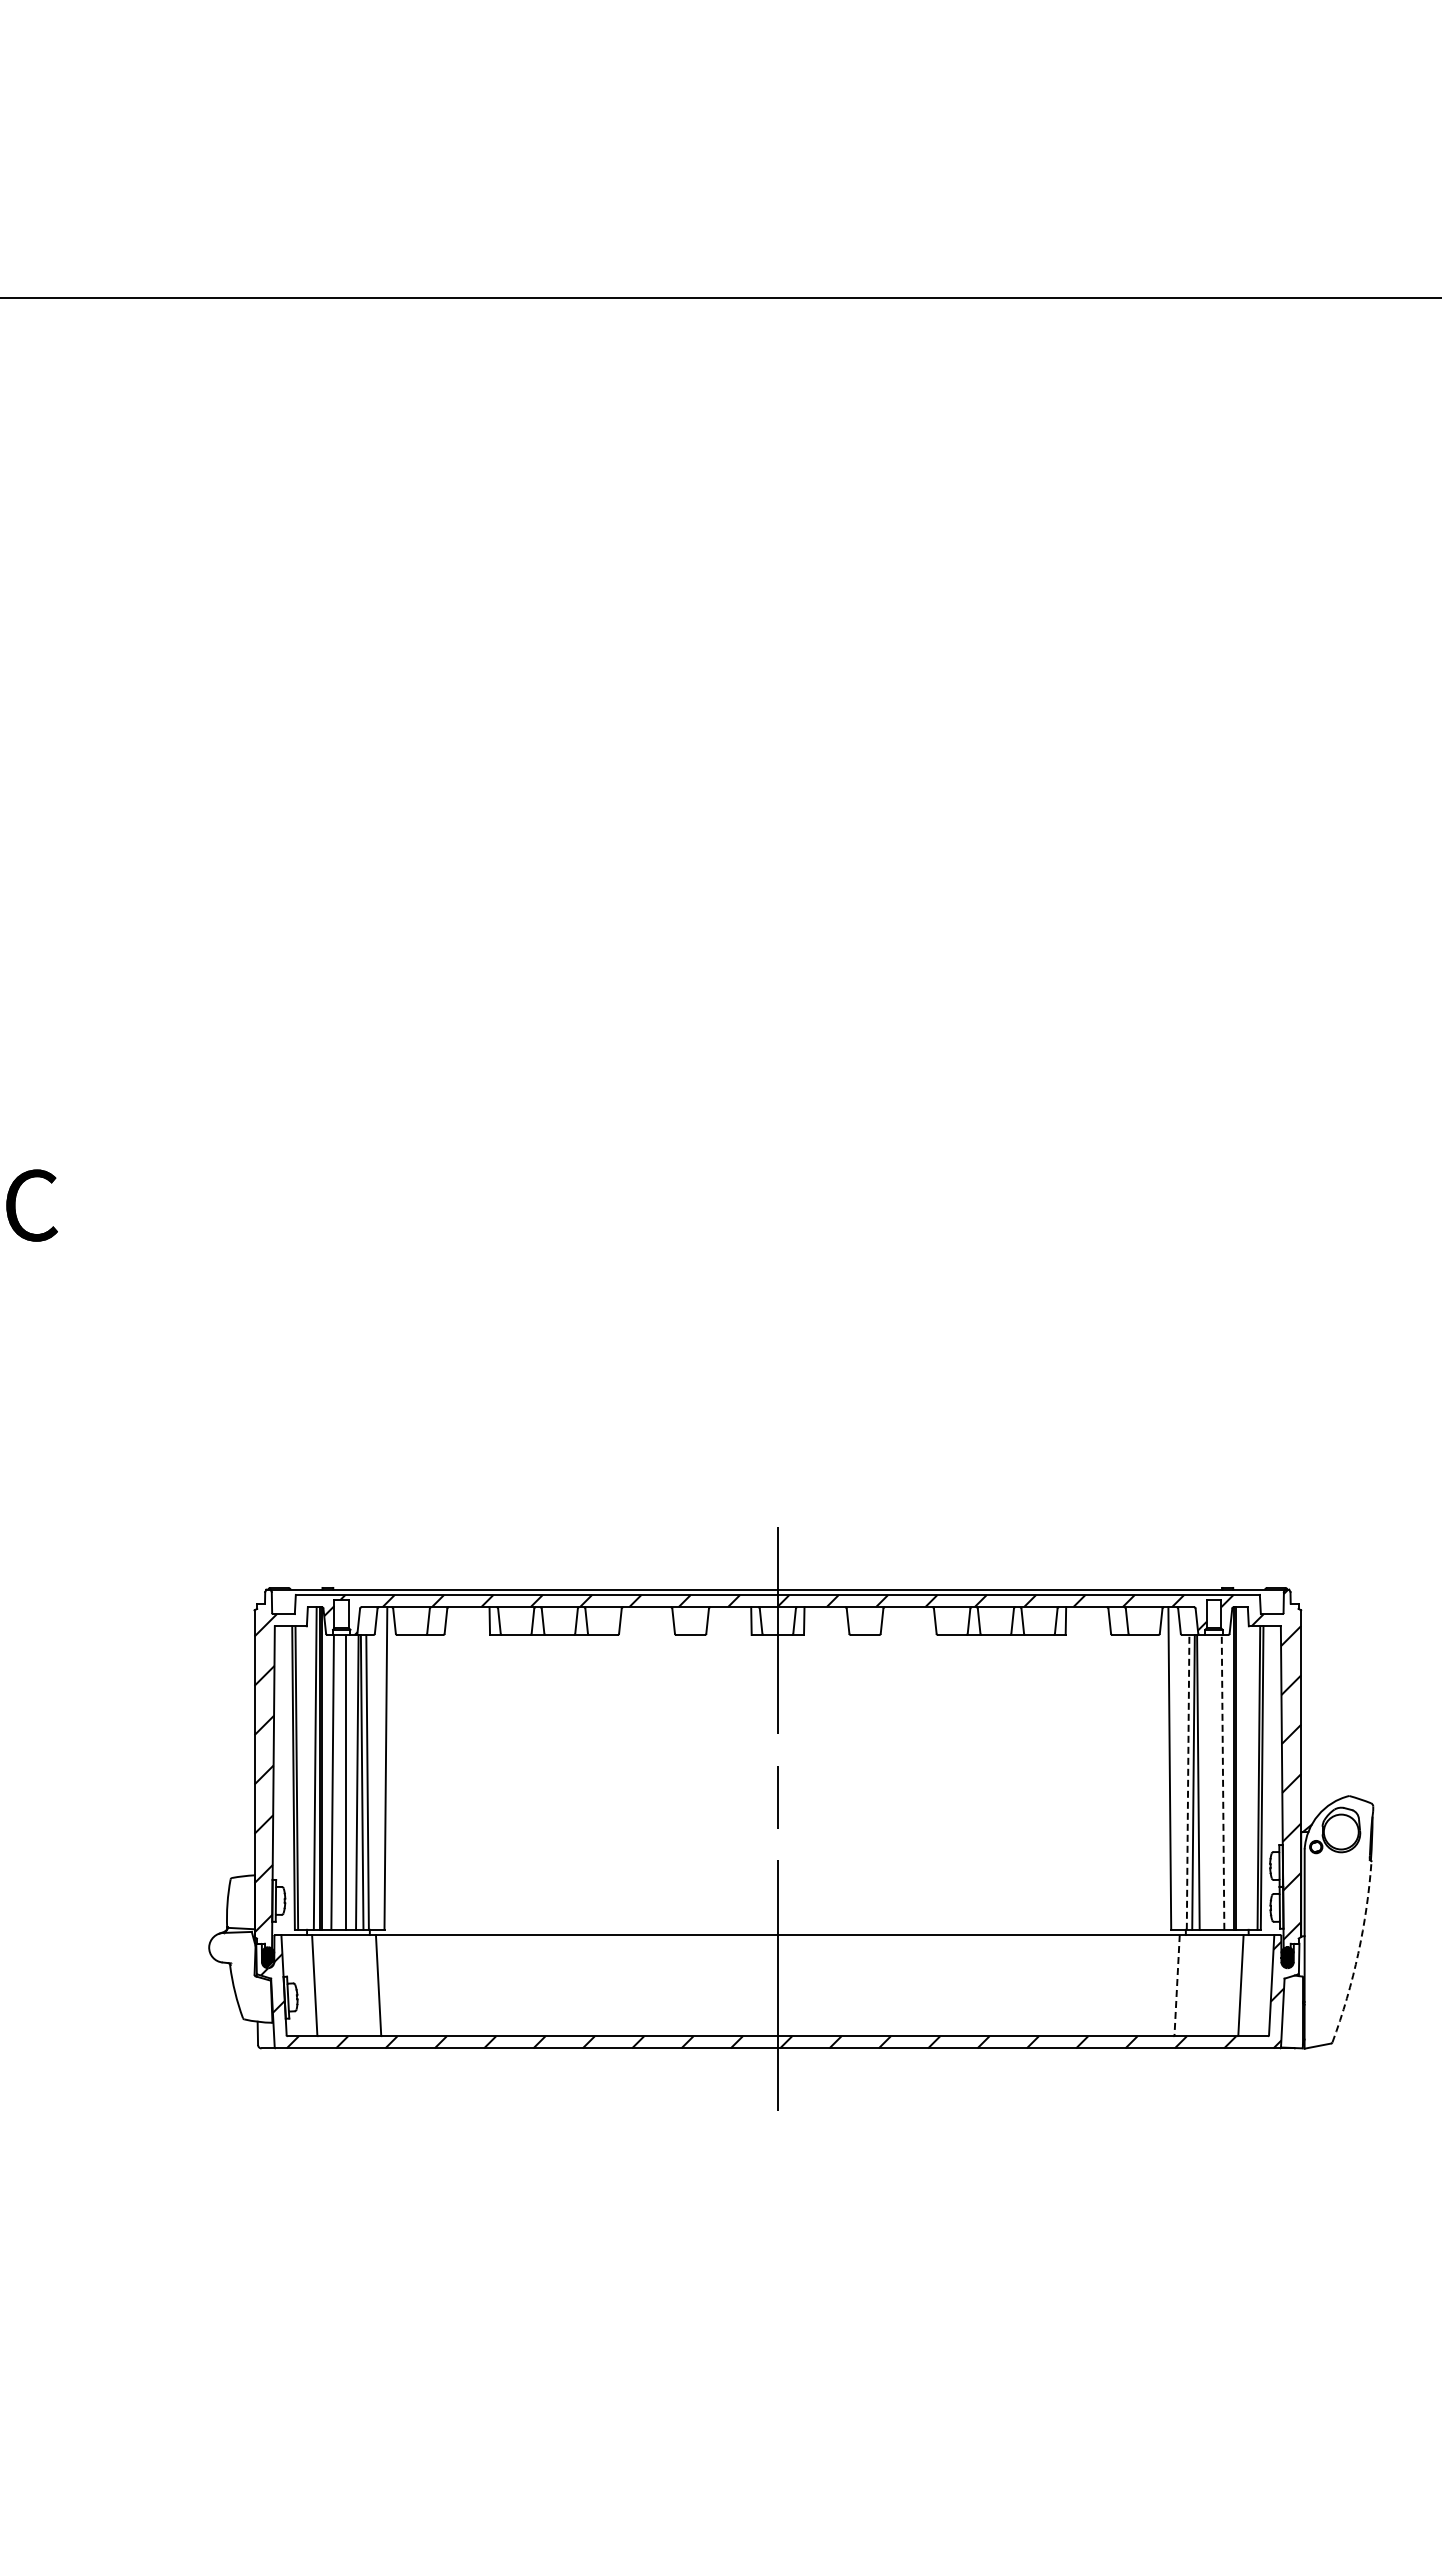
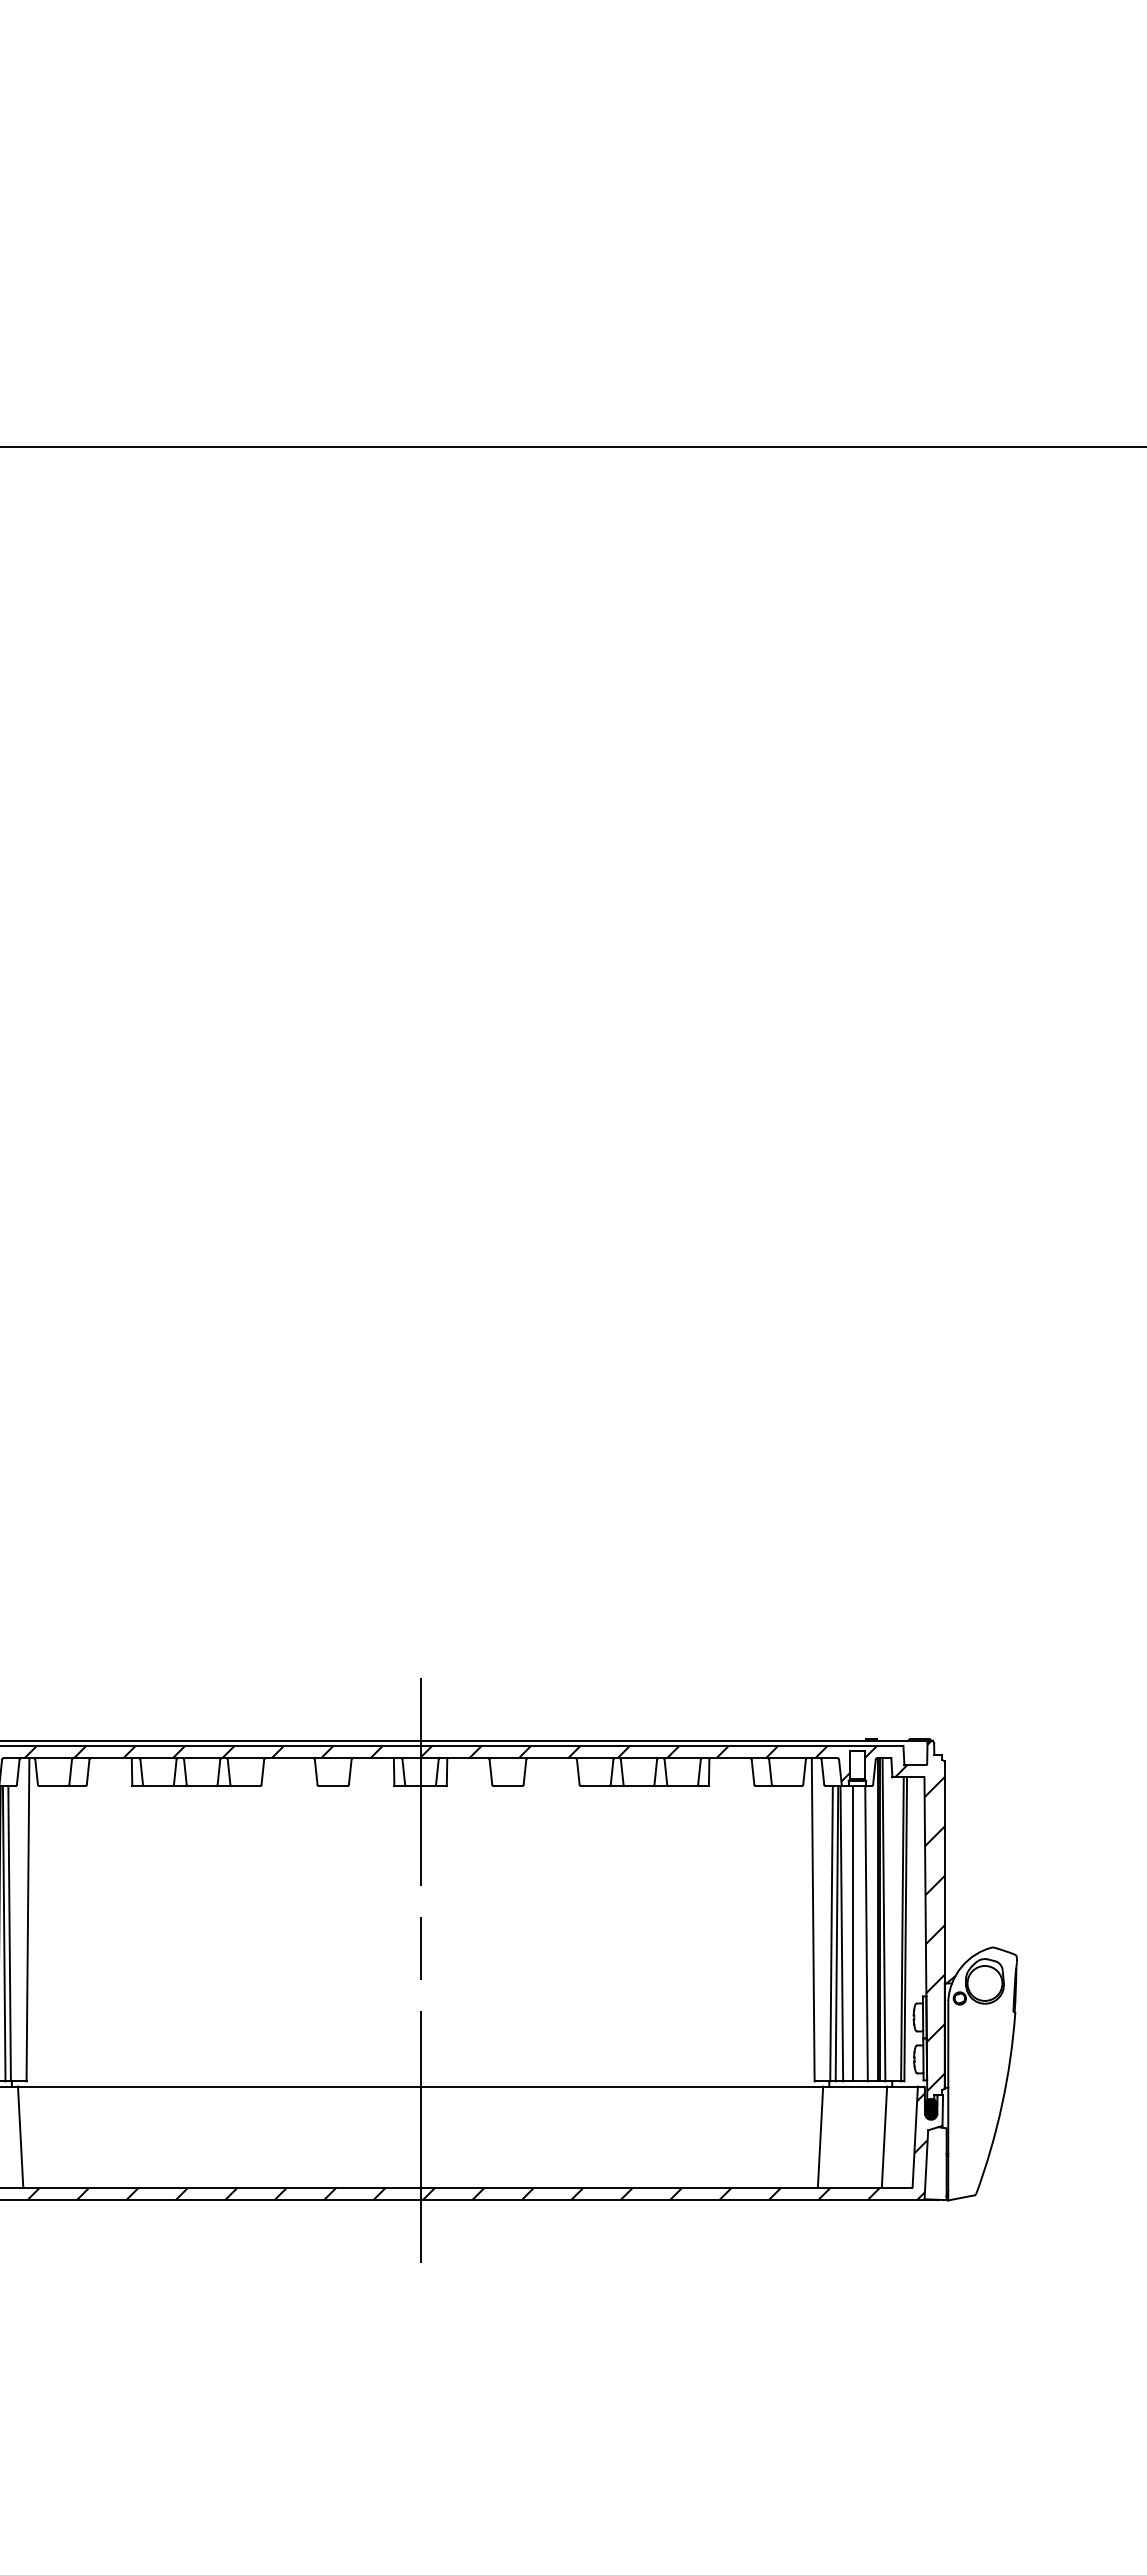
line: (1240, 1768) -> (884, 1919), added
line: (1188, 1781) -> (831, 1932), dashed -> solid
line: (1223, 1781) -> (866, 1932), dashed -> solid
line: (1209, 1782) -> (852, 1933), added
arc: (1358, 1953) -> (1002, 2105), dashed -> solid
line: (1177, 1985) -> (820, 2137), dashed -> solid

